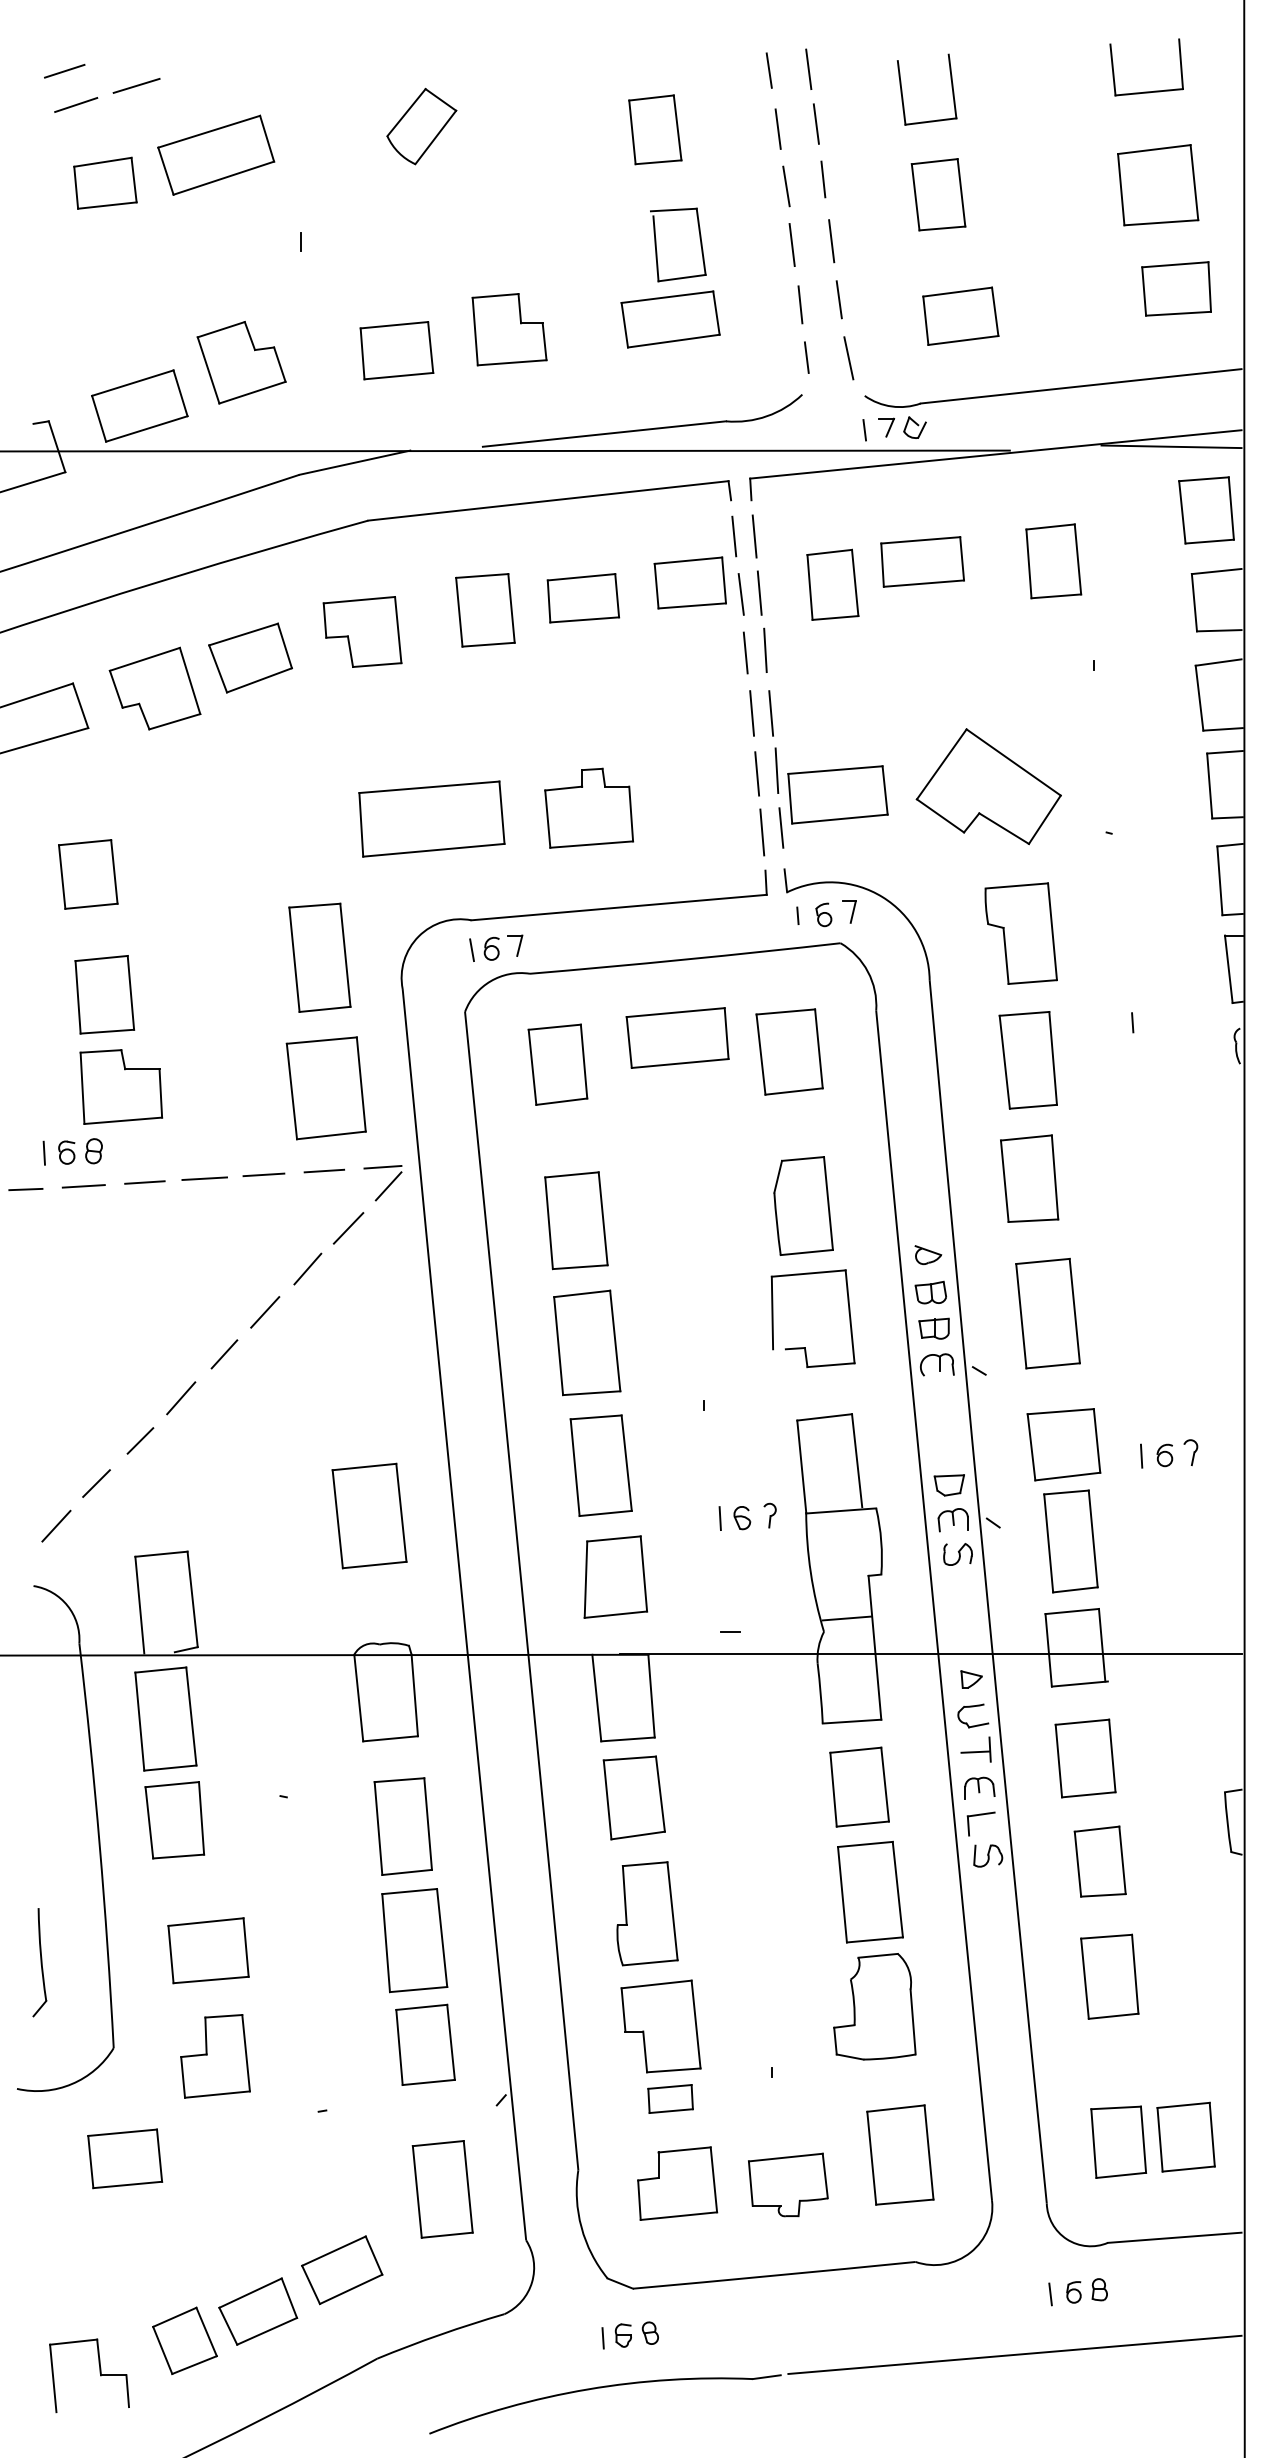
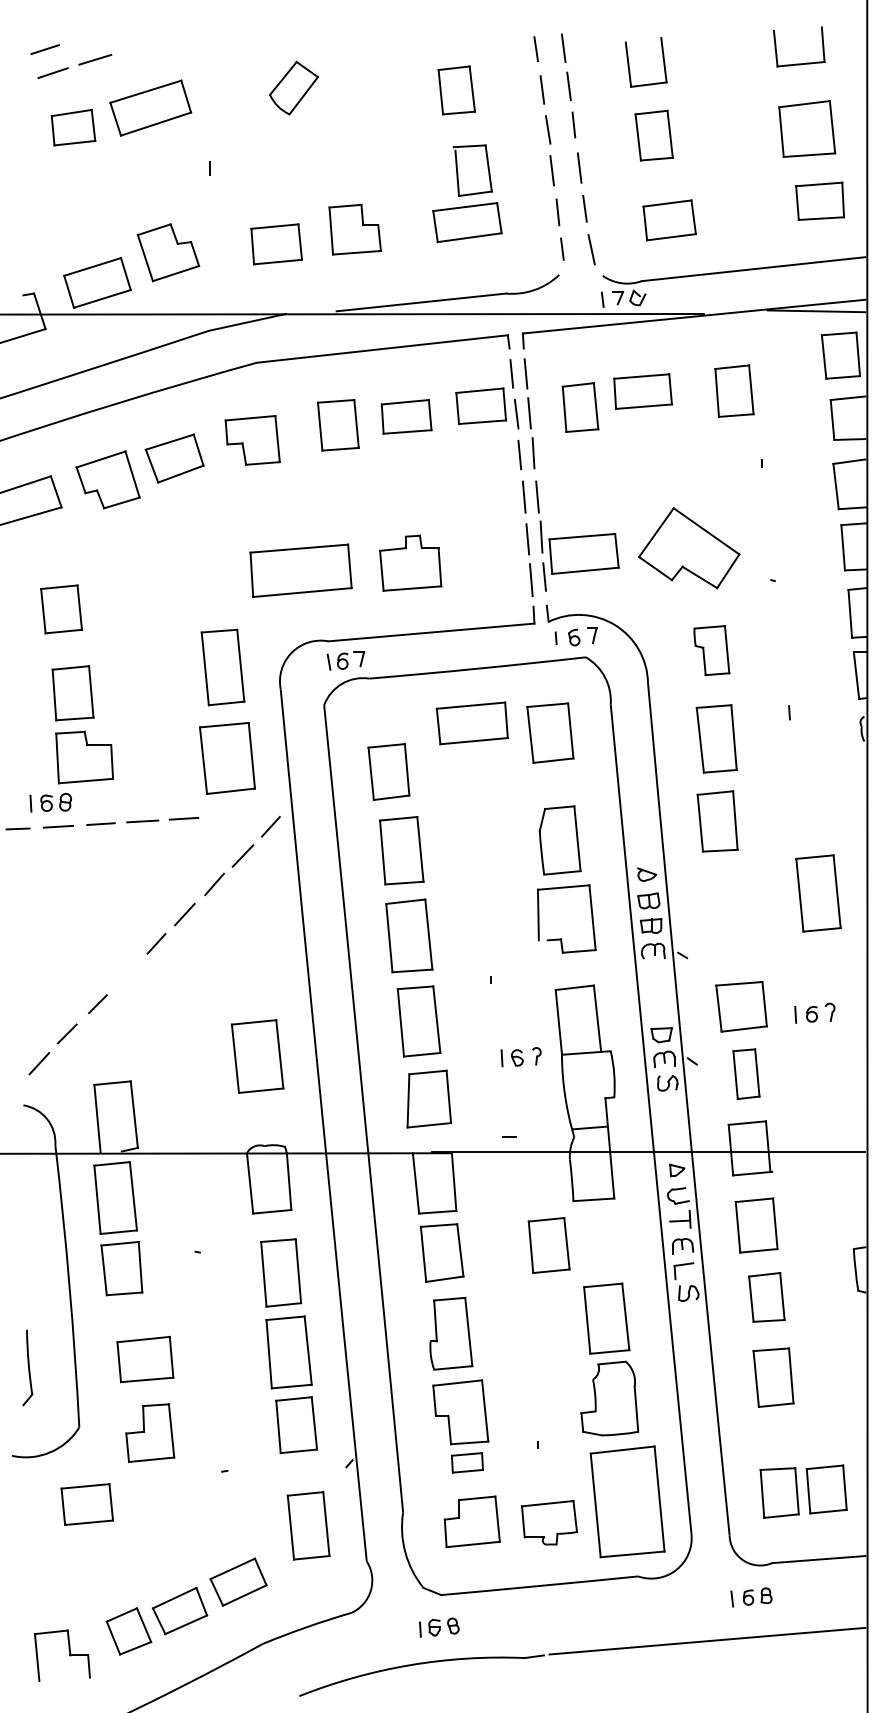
part: (1020, 933) -> (711, 650), size x0.7
part: (557, 1063) -> (388, 771), moved
line: (382, 1167) -> (266, 813), removed
line: (323, 1171) -> (225, 816), removed
part: (1048, 1313) -> (818, 893), moved
line: (181, 1398) -> (126, 974), removed
part: (1071, 1540) -> (746, 1073), size x0.7
part: (858, 1787) -> (548, 1245), moved
part: (900, 2154) -> (627, 1501), size x1.6

